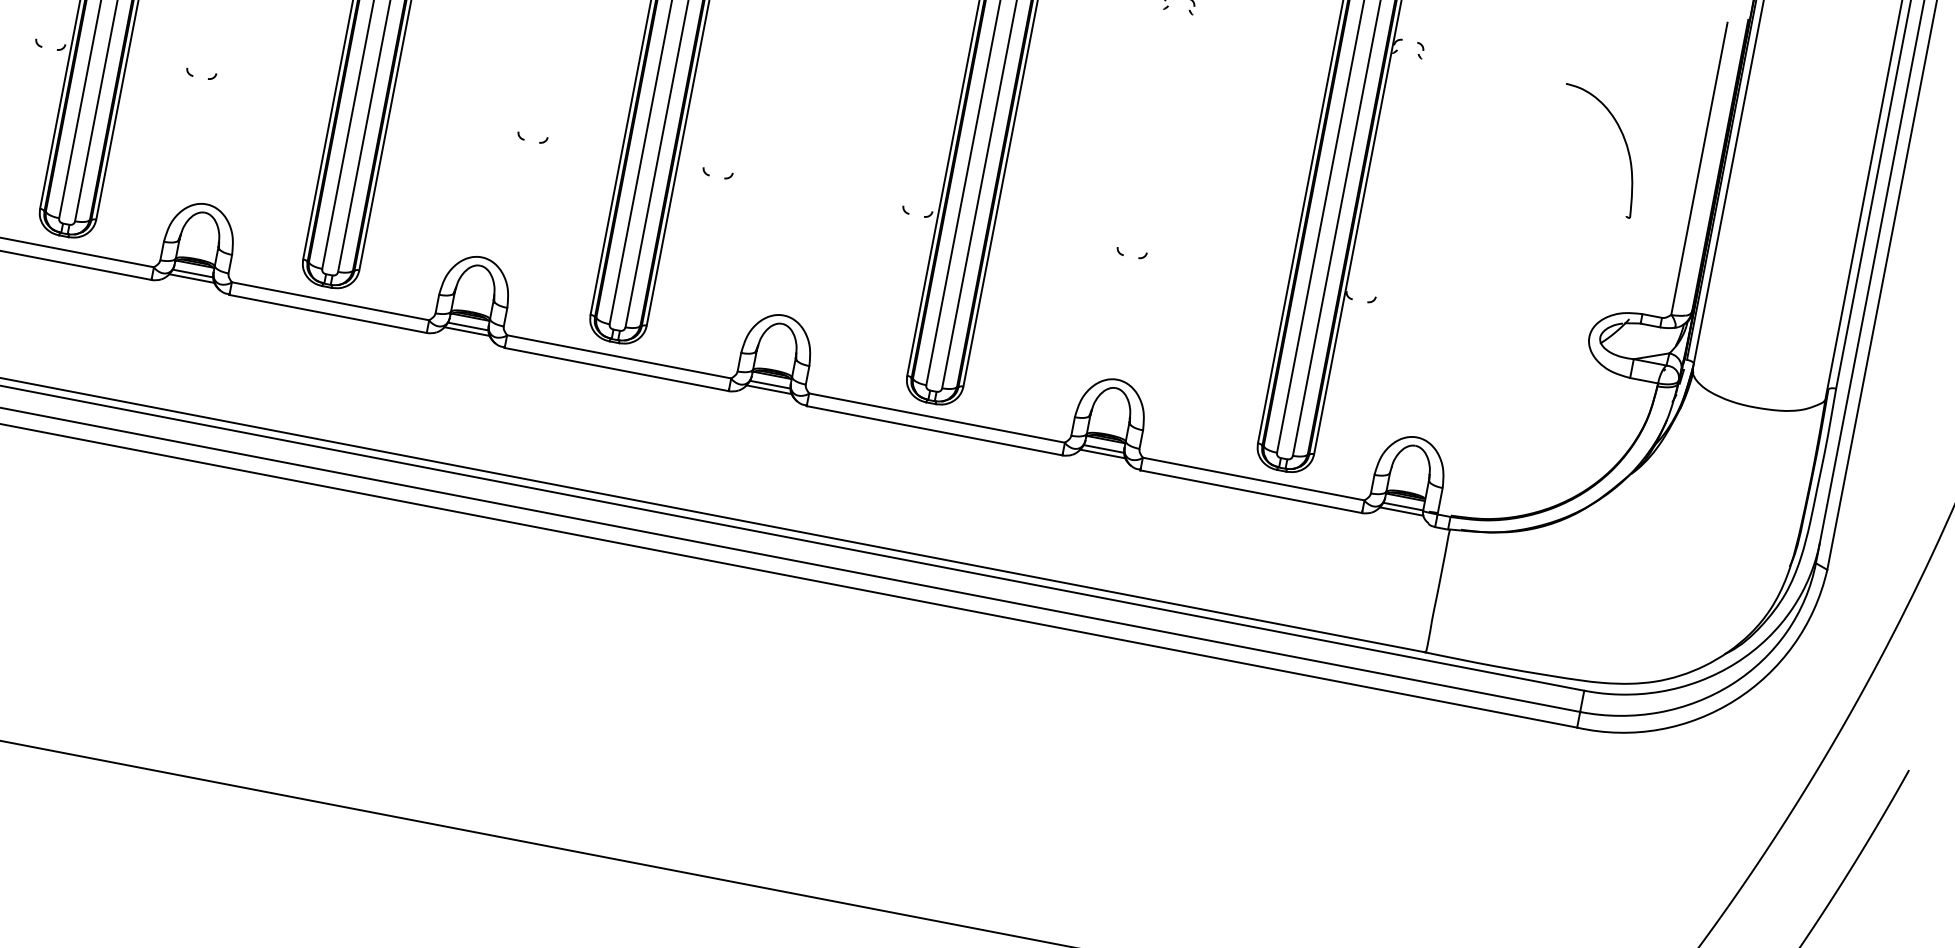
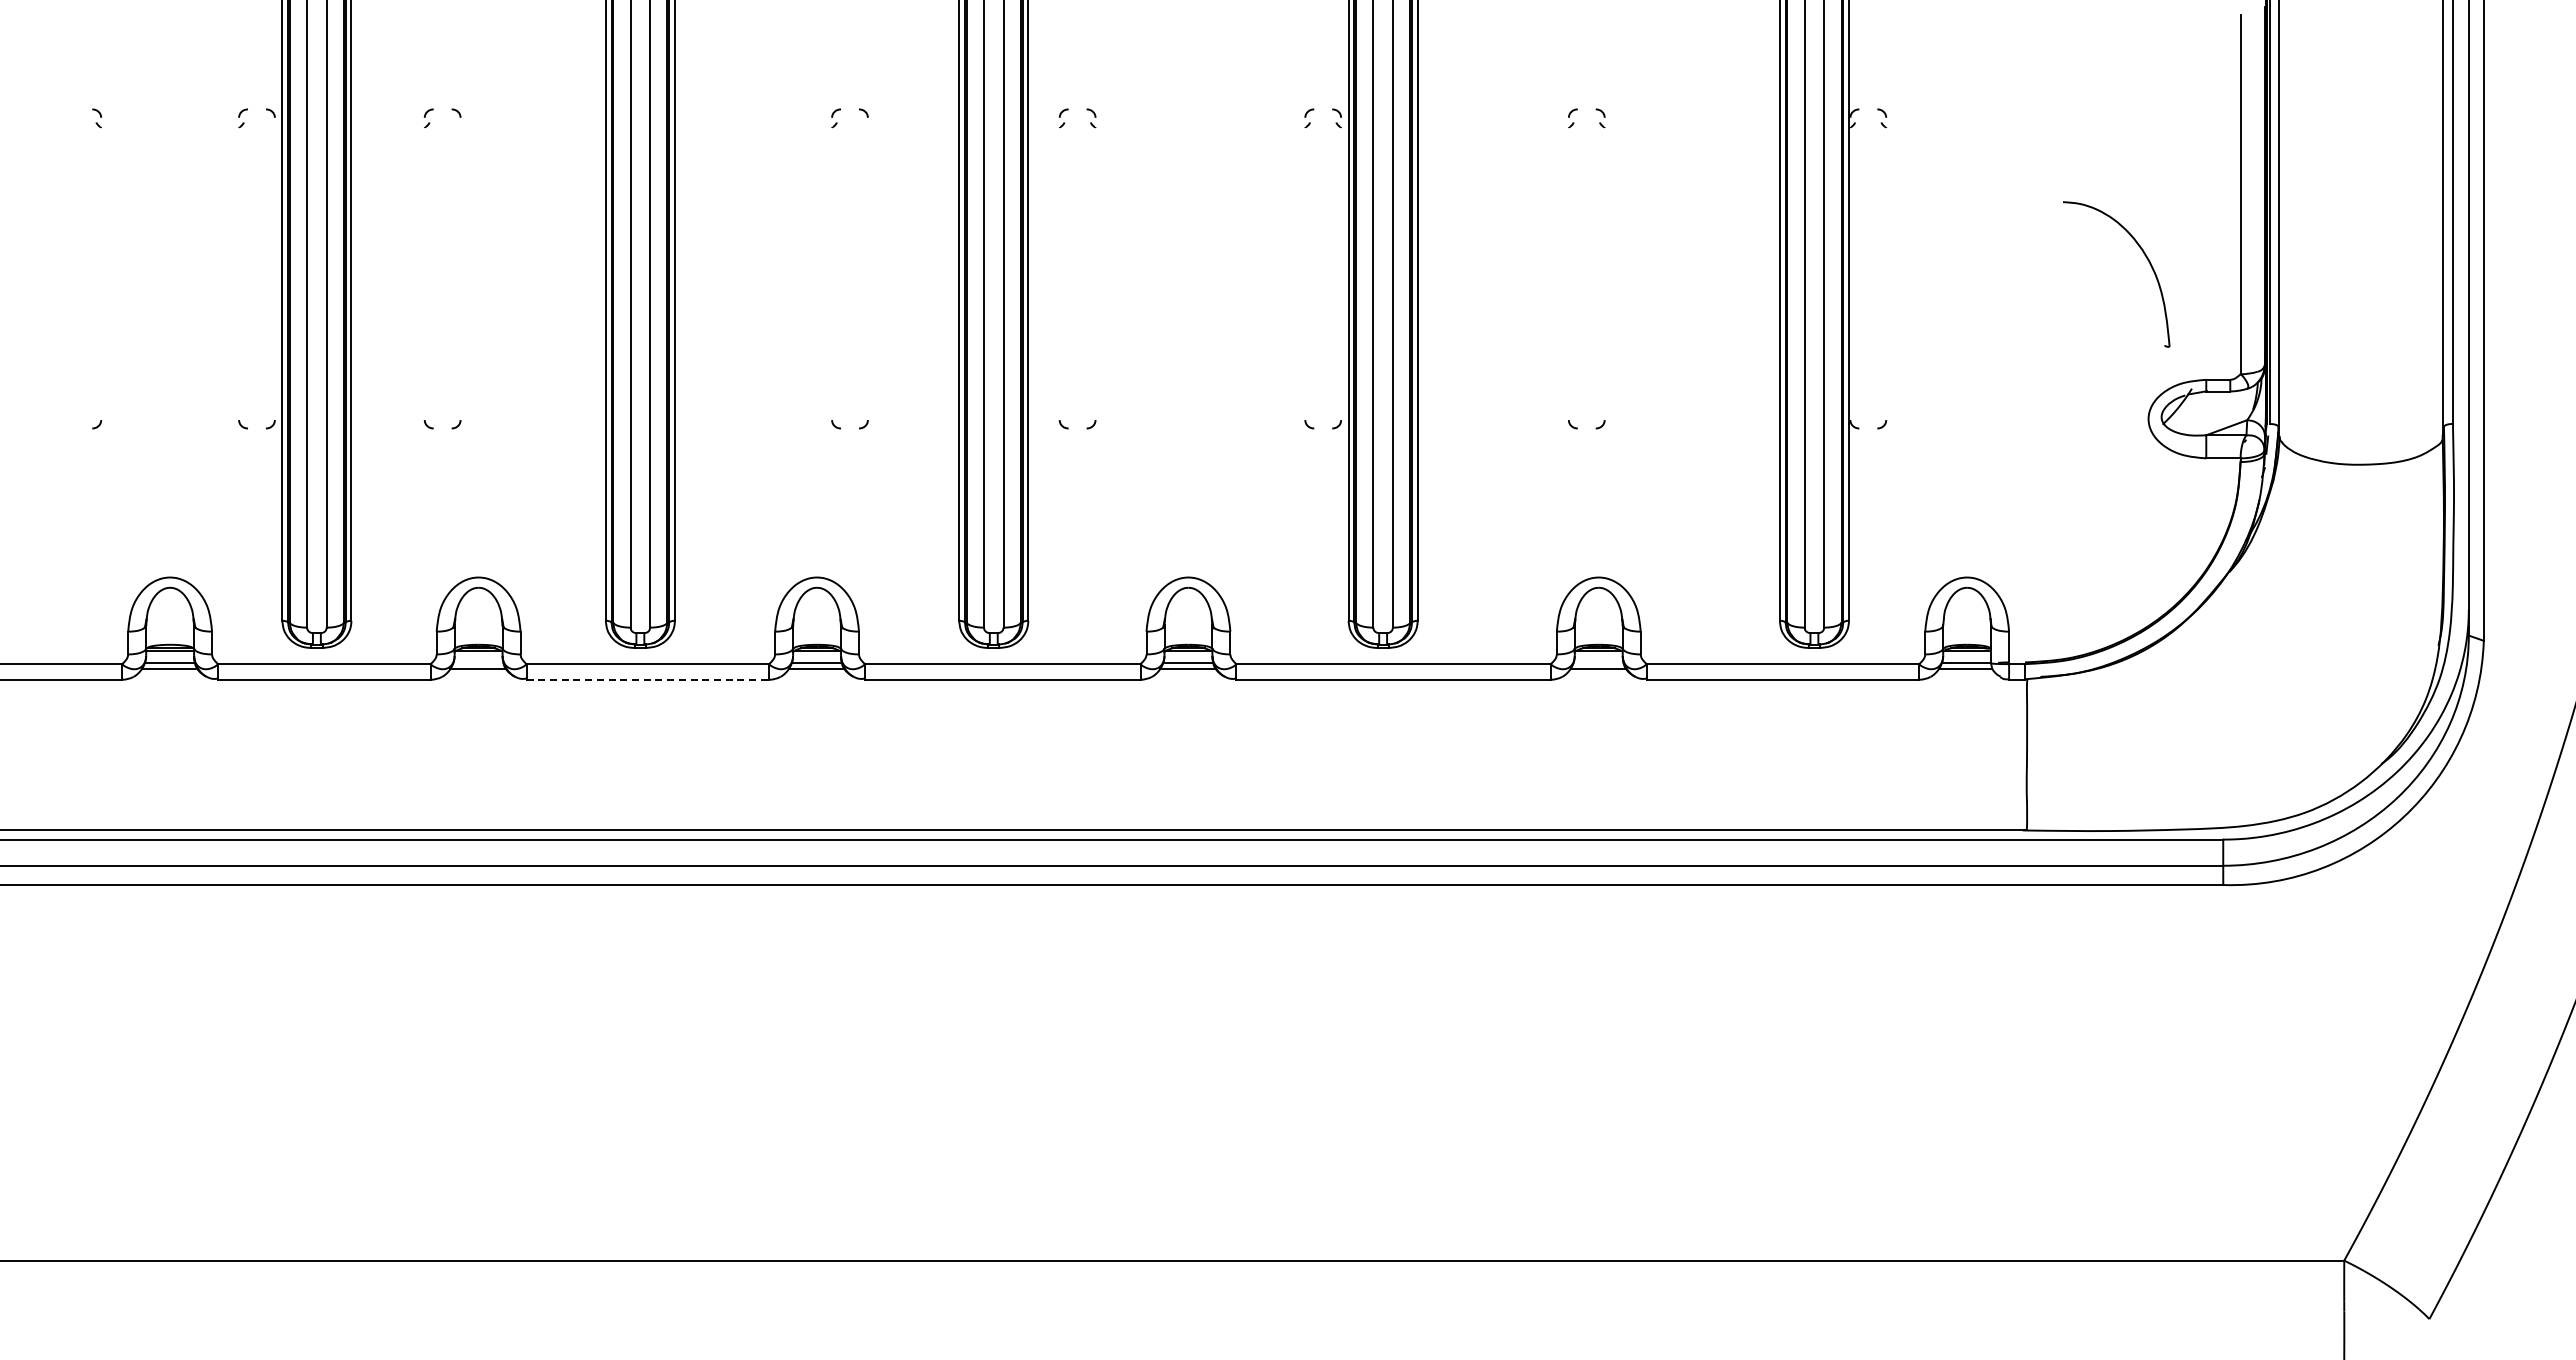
part: (1624, 141) -> (2145, 257), moved
line: (193, 273) -> (478, 662), removed
line: (328, 313) -> (648, 679), solid -> dashed
line: (1103, 448) -> (1598, 662), removed

